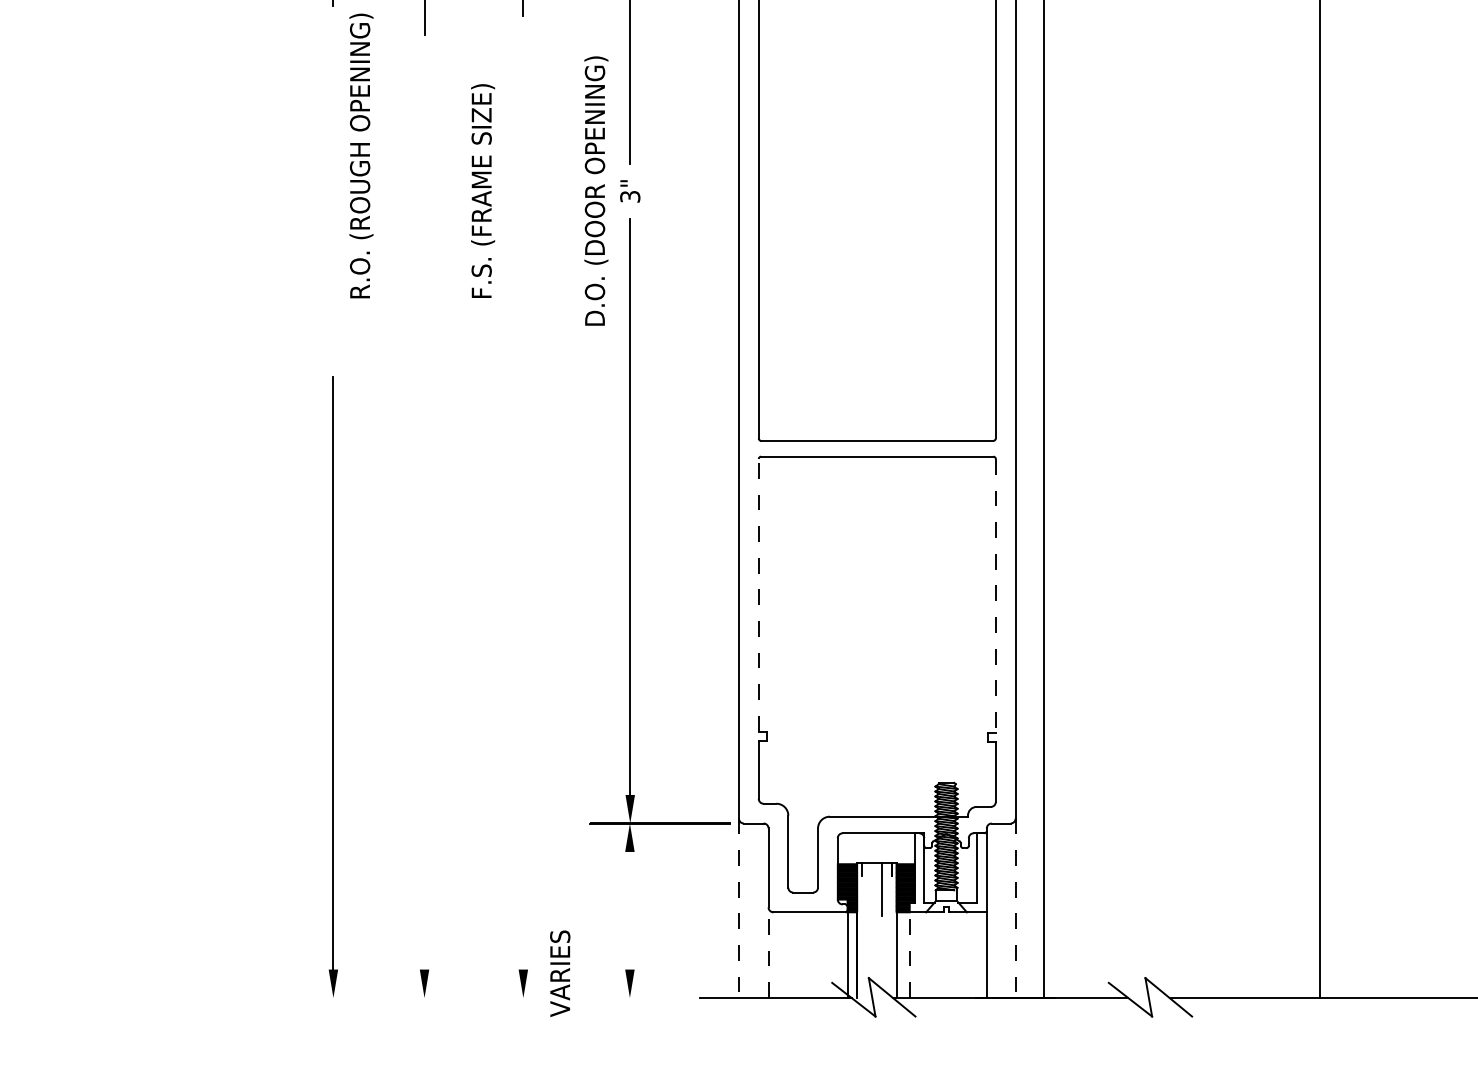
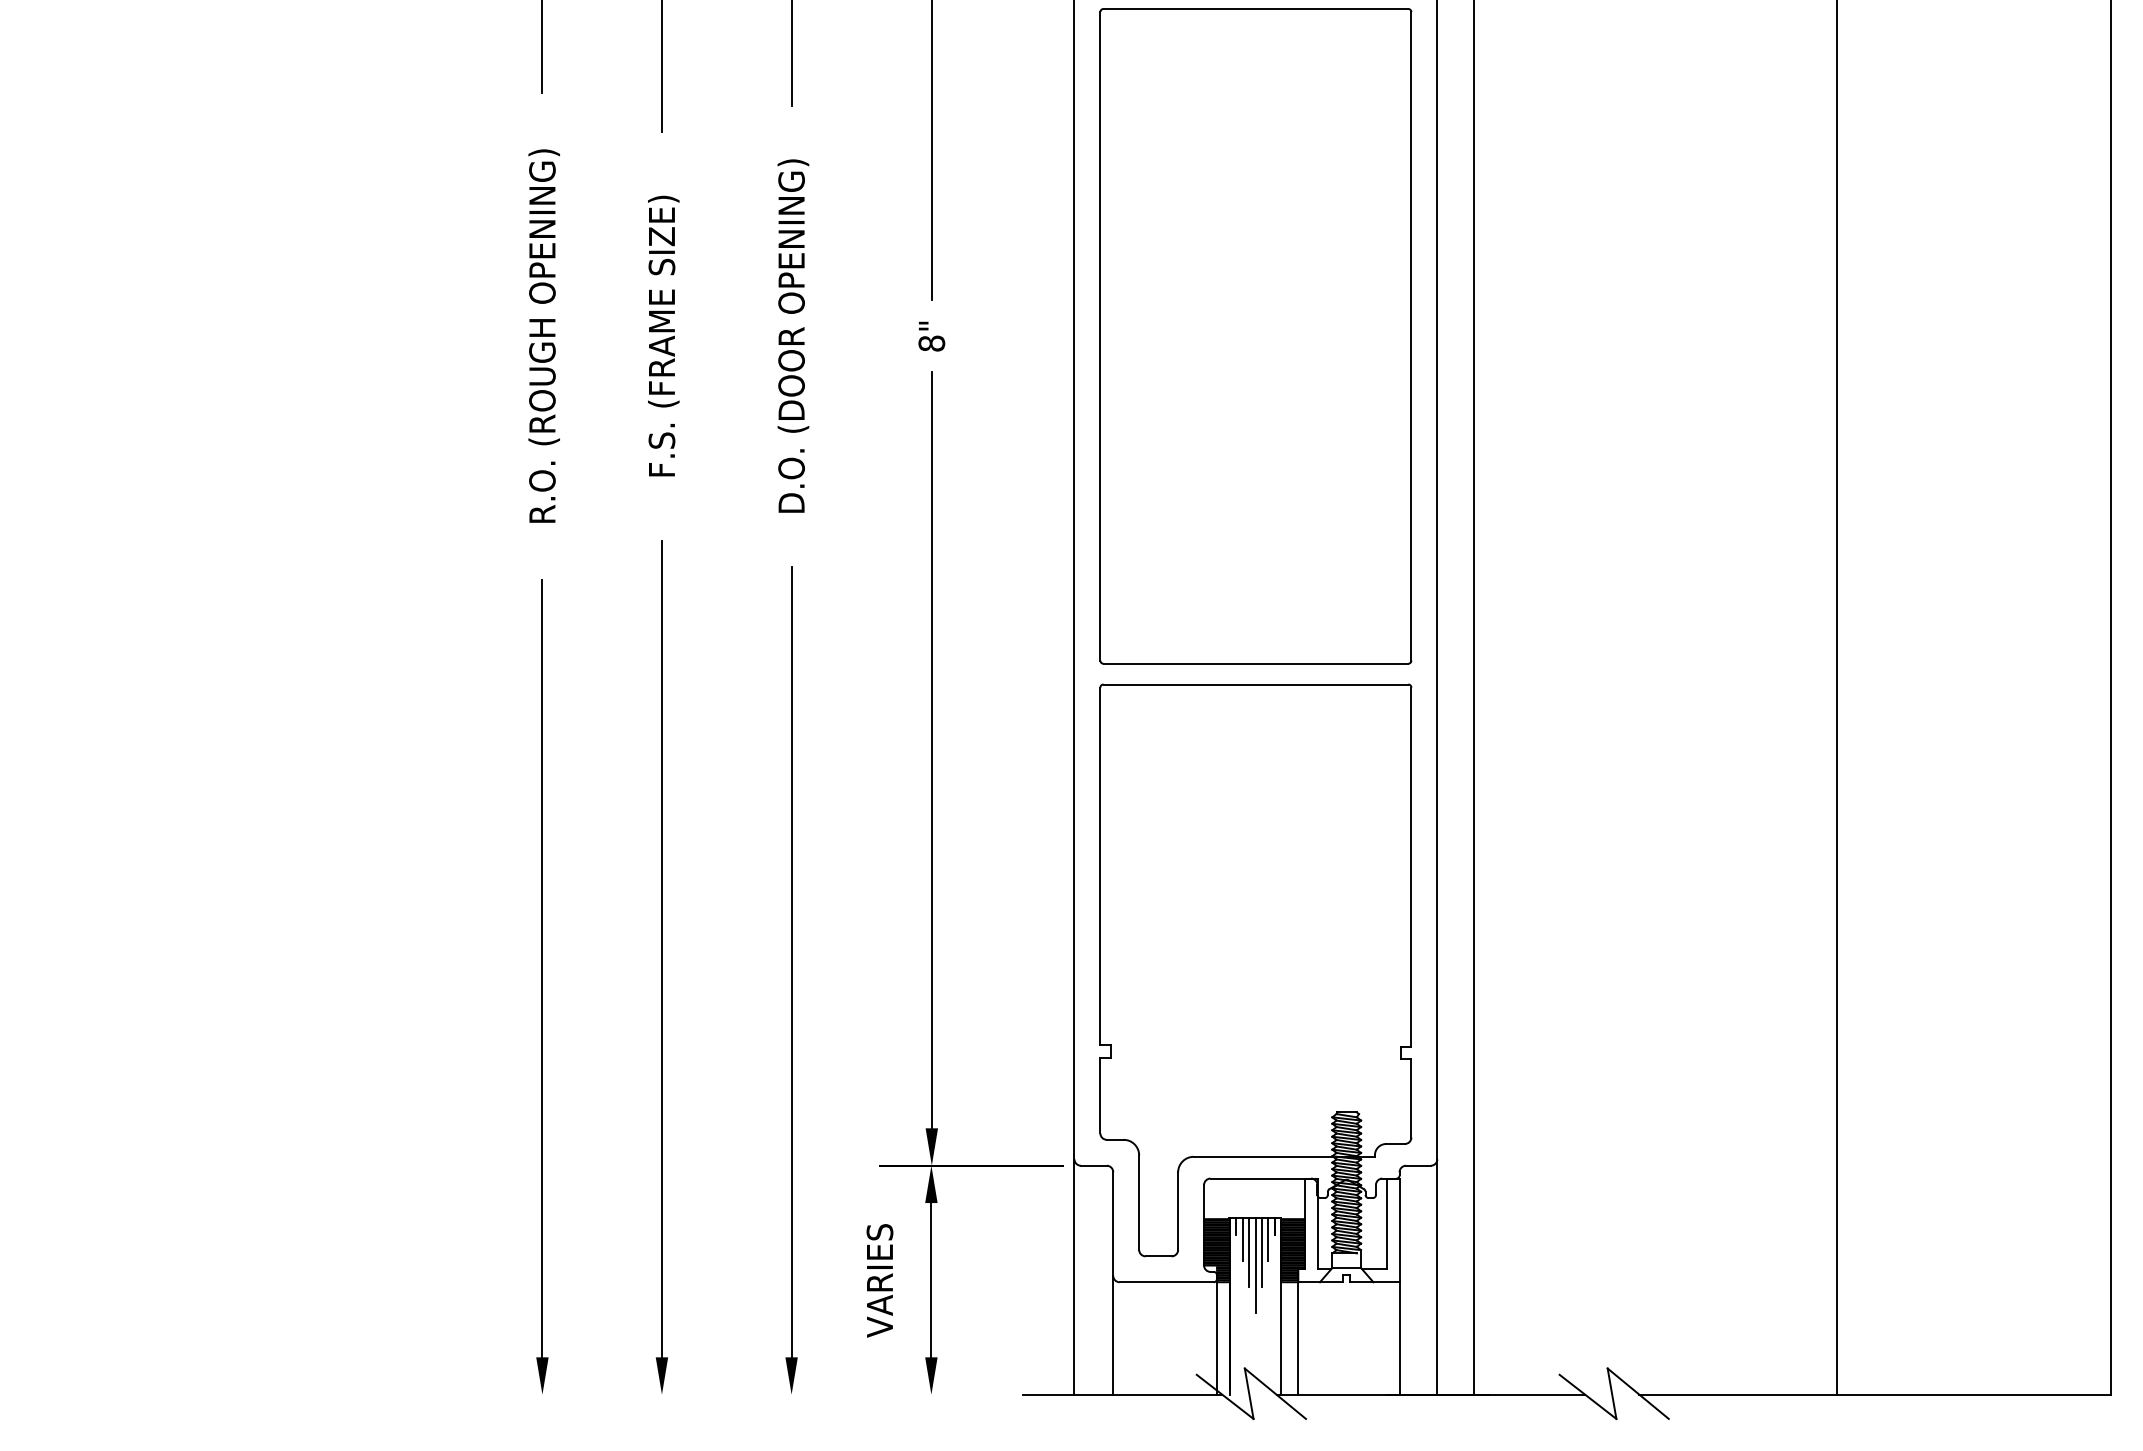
text: (360, 155) -> (543, 335), moved
text: (482, 190) -> (663, 335), moved
text: (596, 190) -> (793, 335), moved
text: (630, 196) -> (931, 343), 3" -> 8"
line: (758, 595) -> (1100, 866), dashed -> solid
line: (995, 596) -> (1411, 867), dashed -> solid
line: (424, 657) -> (661, 948), added
line: (523, 667) -> (791, 961), added
line: (867, 878) -> (1242, 1238), added
line: (886, 878) -> (1268, 1238), added
line: (872, 888) -> (1249, 1251), added
line: (876, 898) -> (1255, 1264), added
line: (739, 907) -> (1074, 1276), dashed -> solid
line: (1015, 907) -> (1437, 1276), dashed -> solid
line: (630, 910) -> (931, 1280), added
line: (909, 950) -> (1298, 1332), dashed -> solid
line: (768, 952) -> (1113, 1334), dashed -> solid
text: (559, 973) -> (879, 1280), moved

